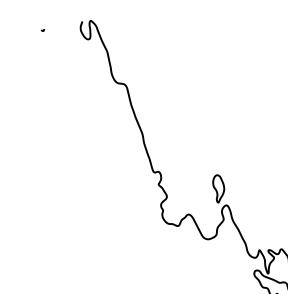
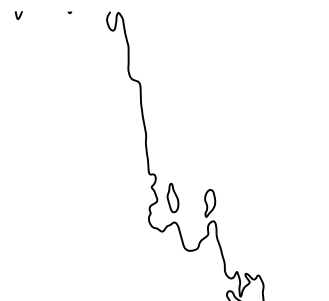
part: (181, 190) -> (172, 197), added

